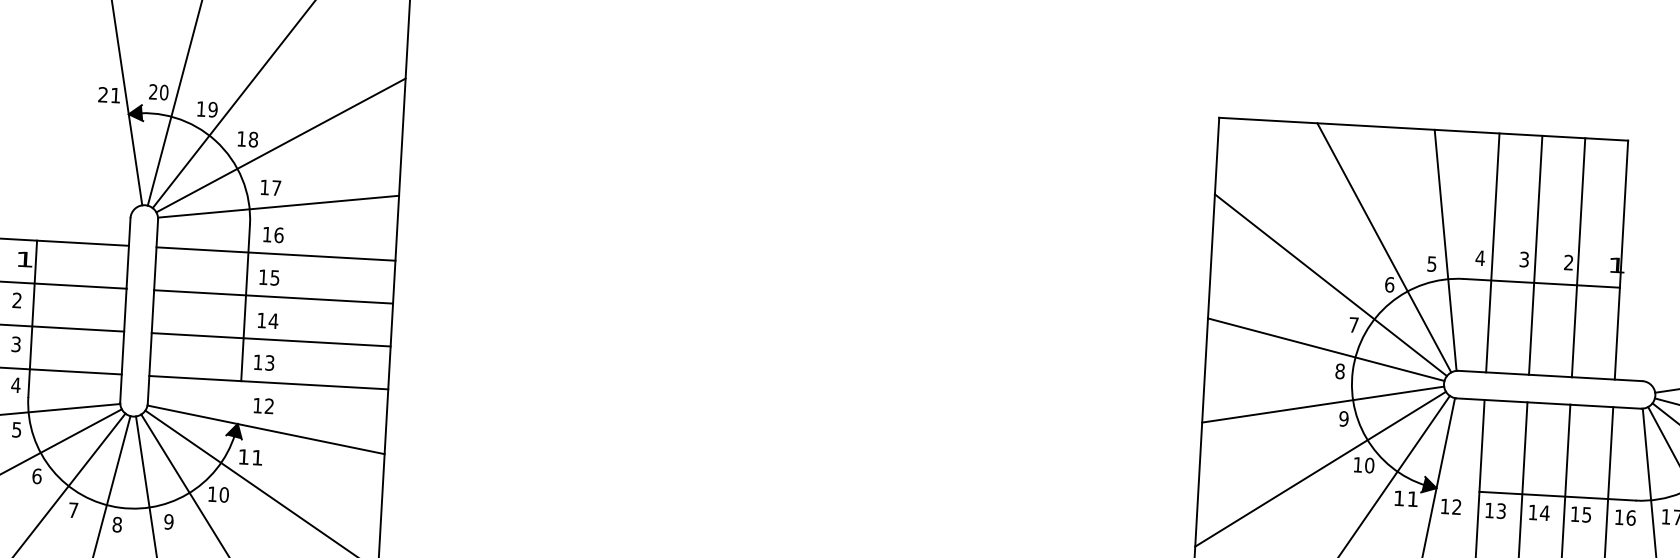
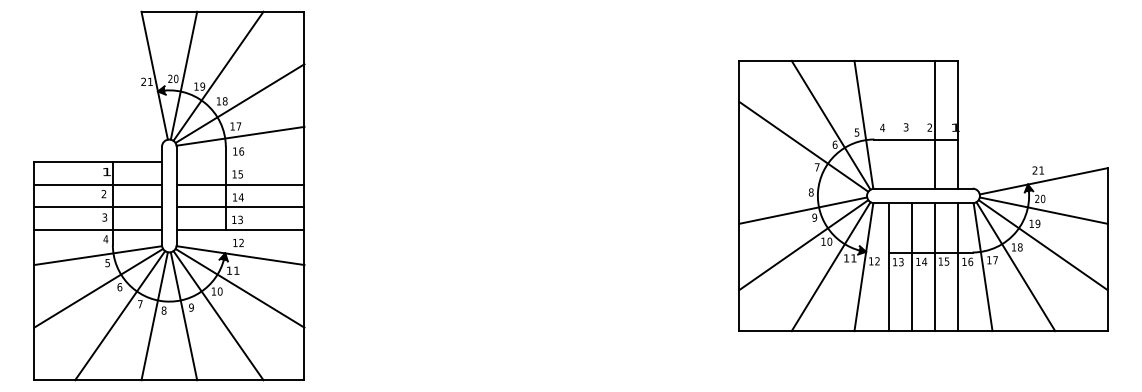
line: (1493, 252) -> (889, 124), removed
line: (275, 253) -> (240, 161), removed
line: (1536, 254) -> (912, 124), removed
line: (1326, 350) -> (803, 181), removed

